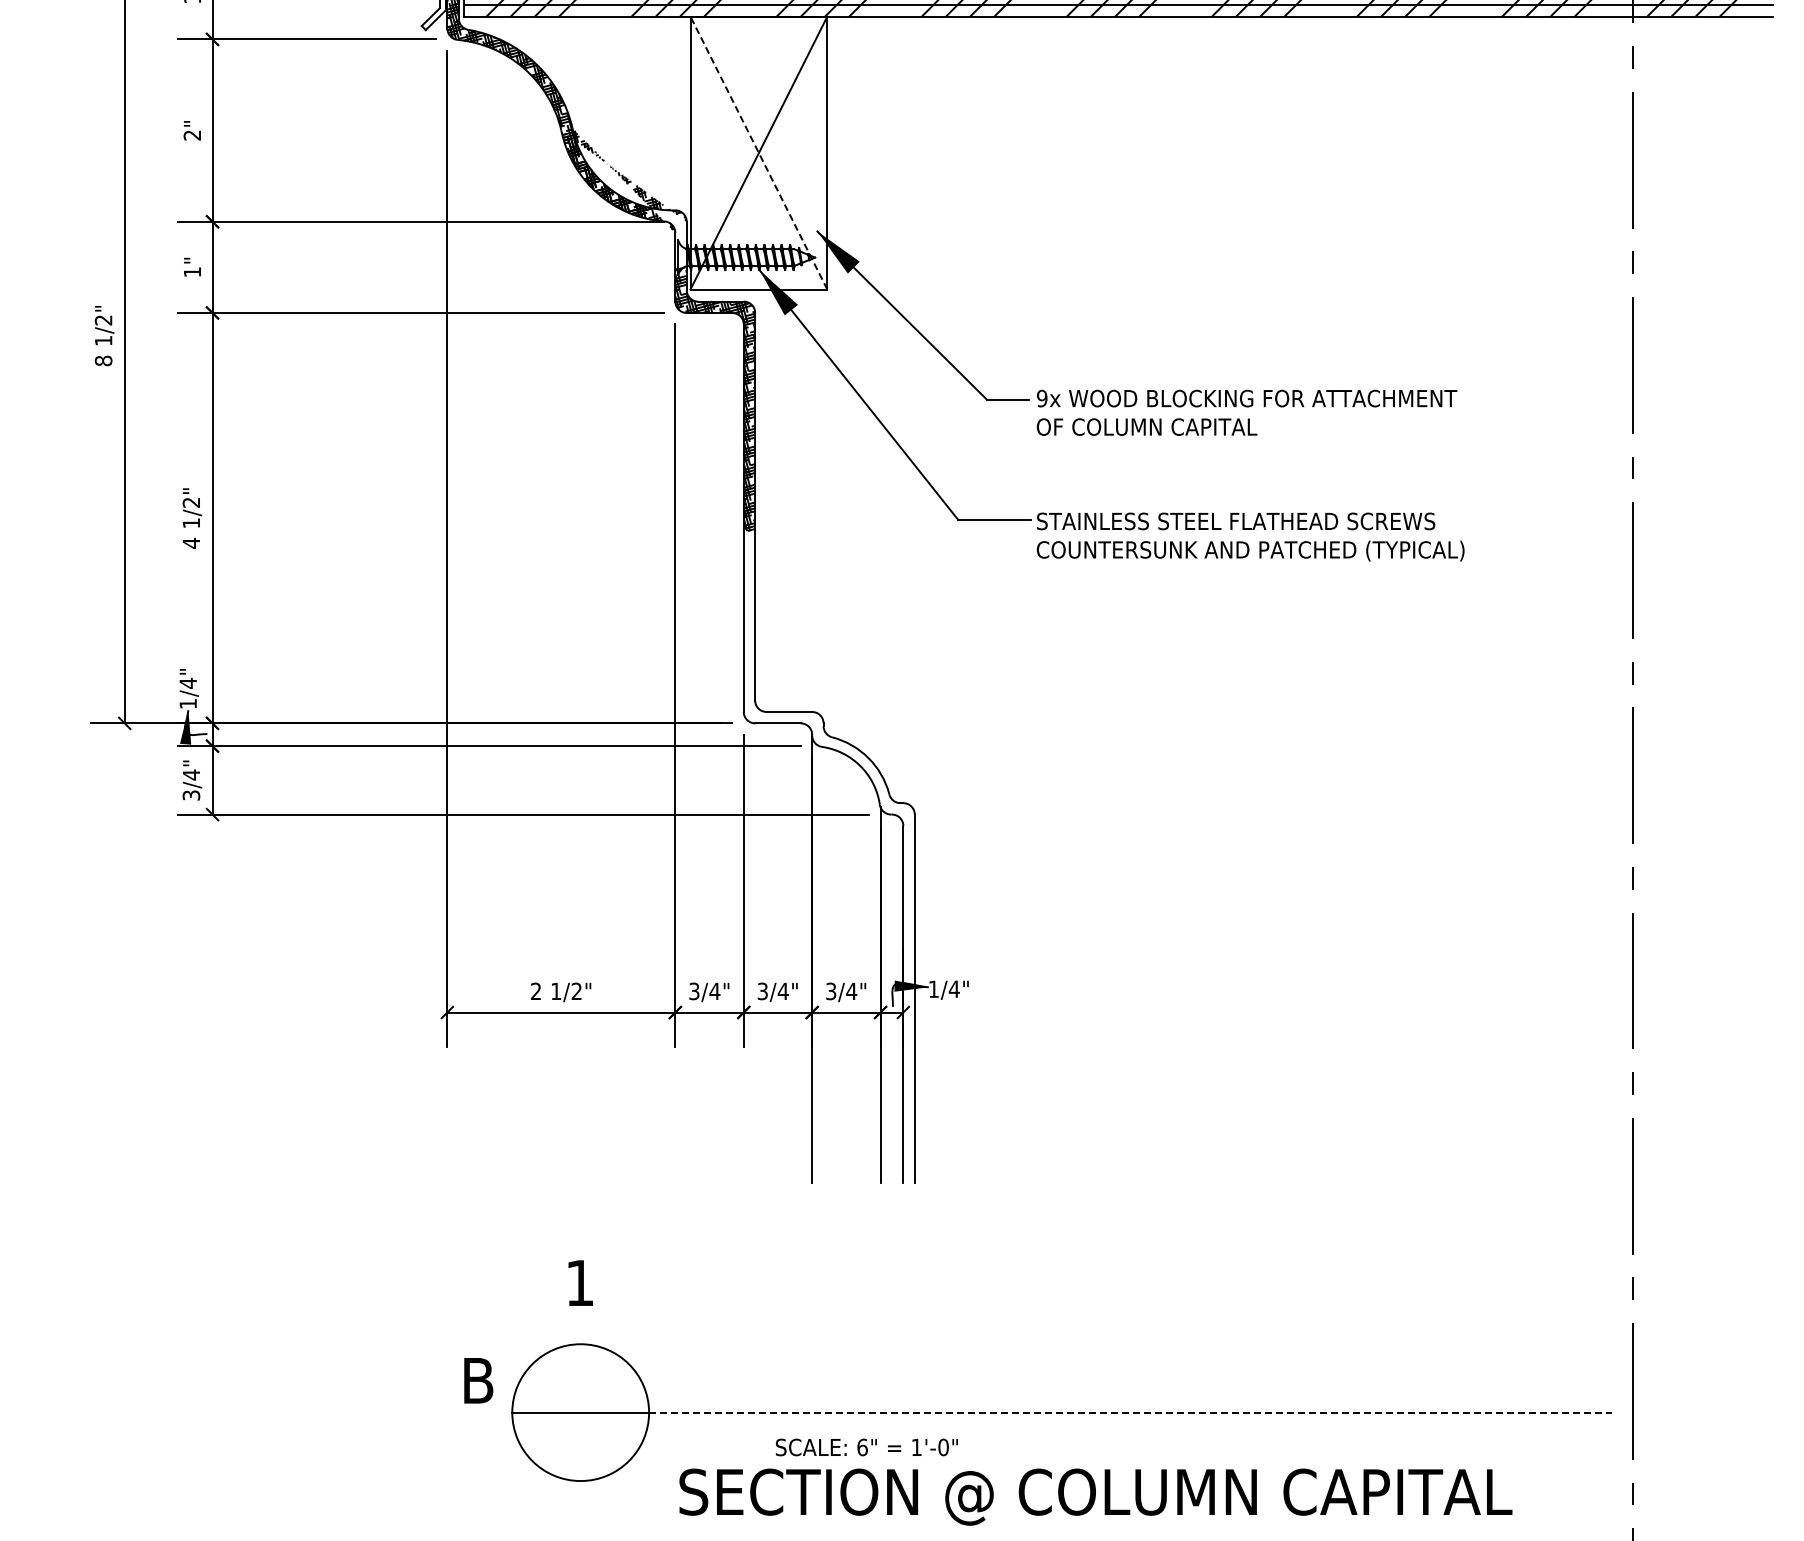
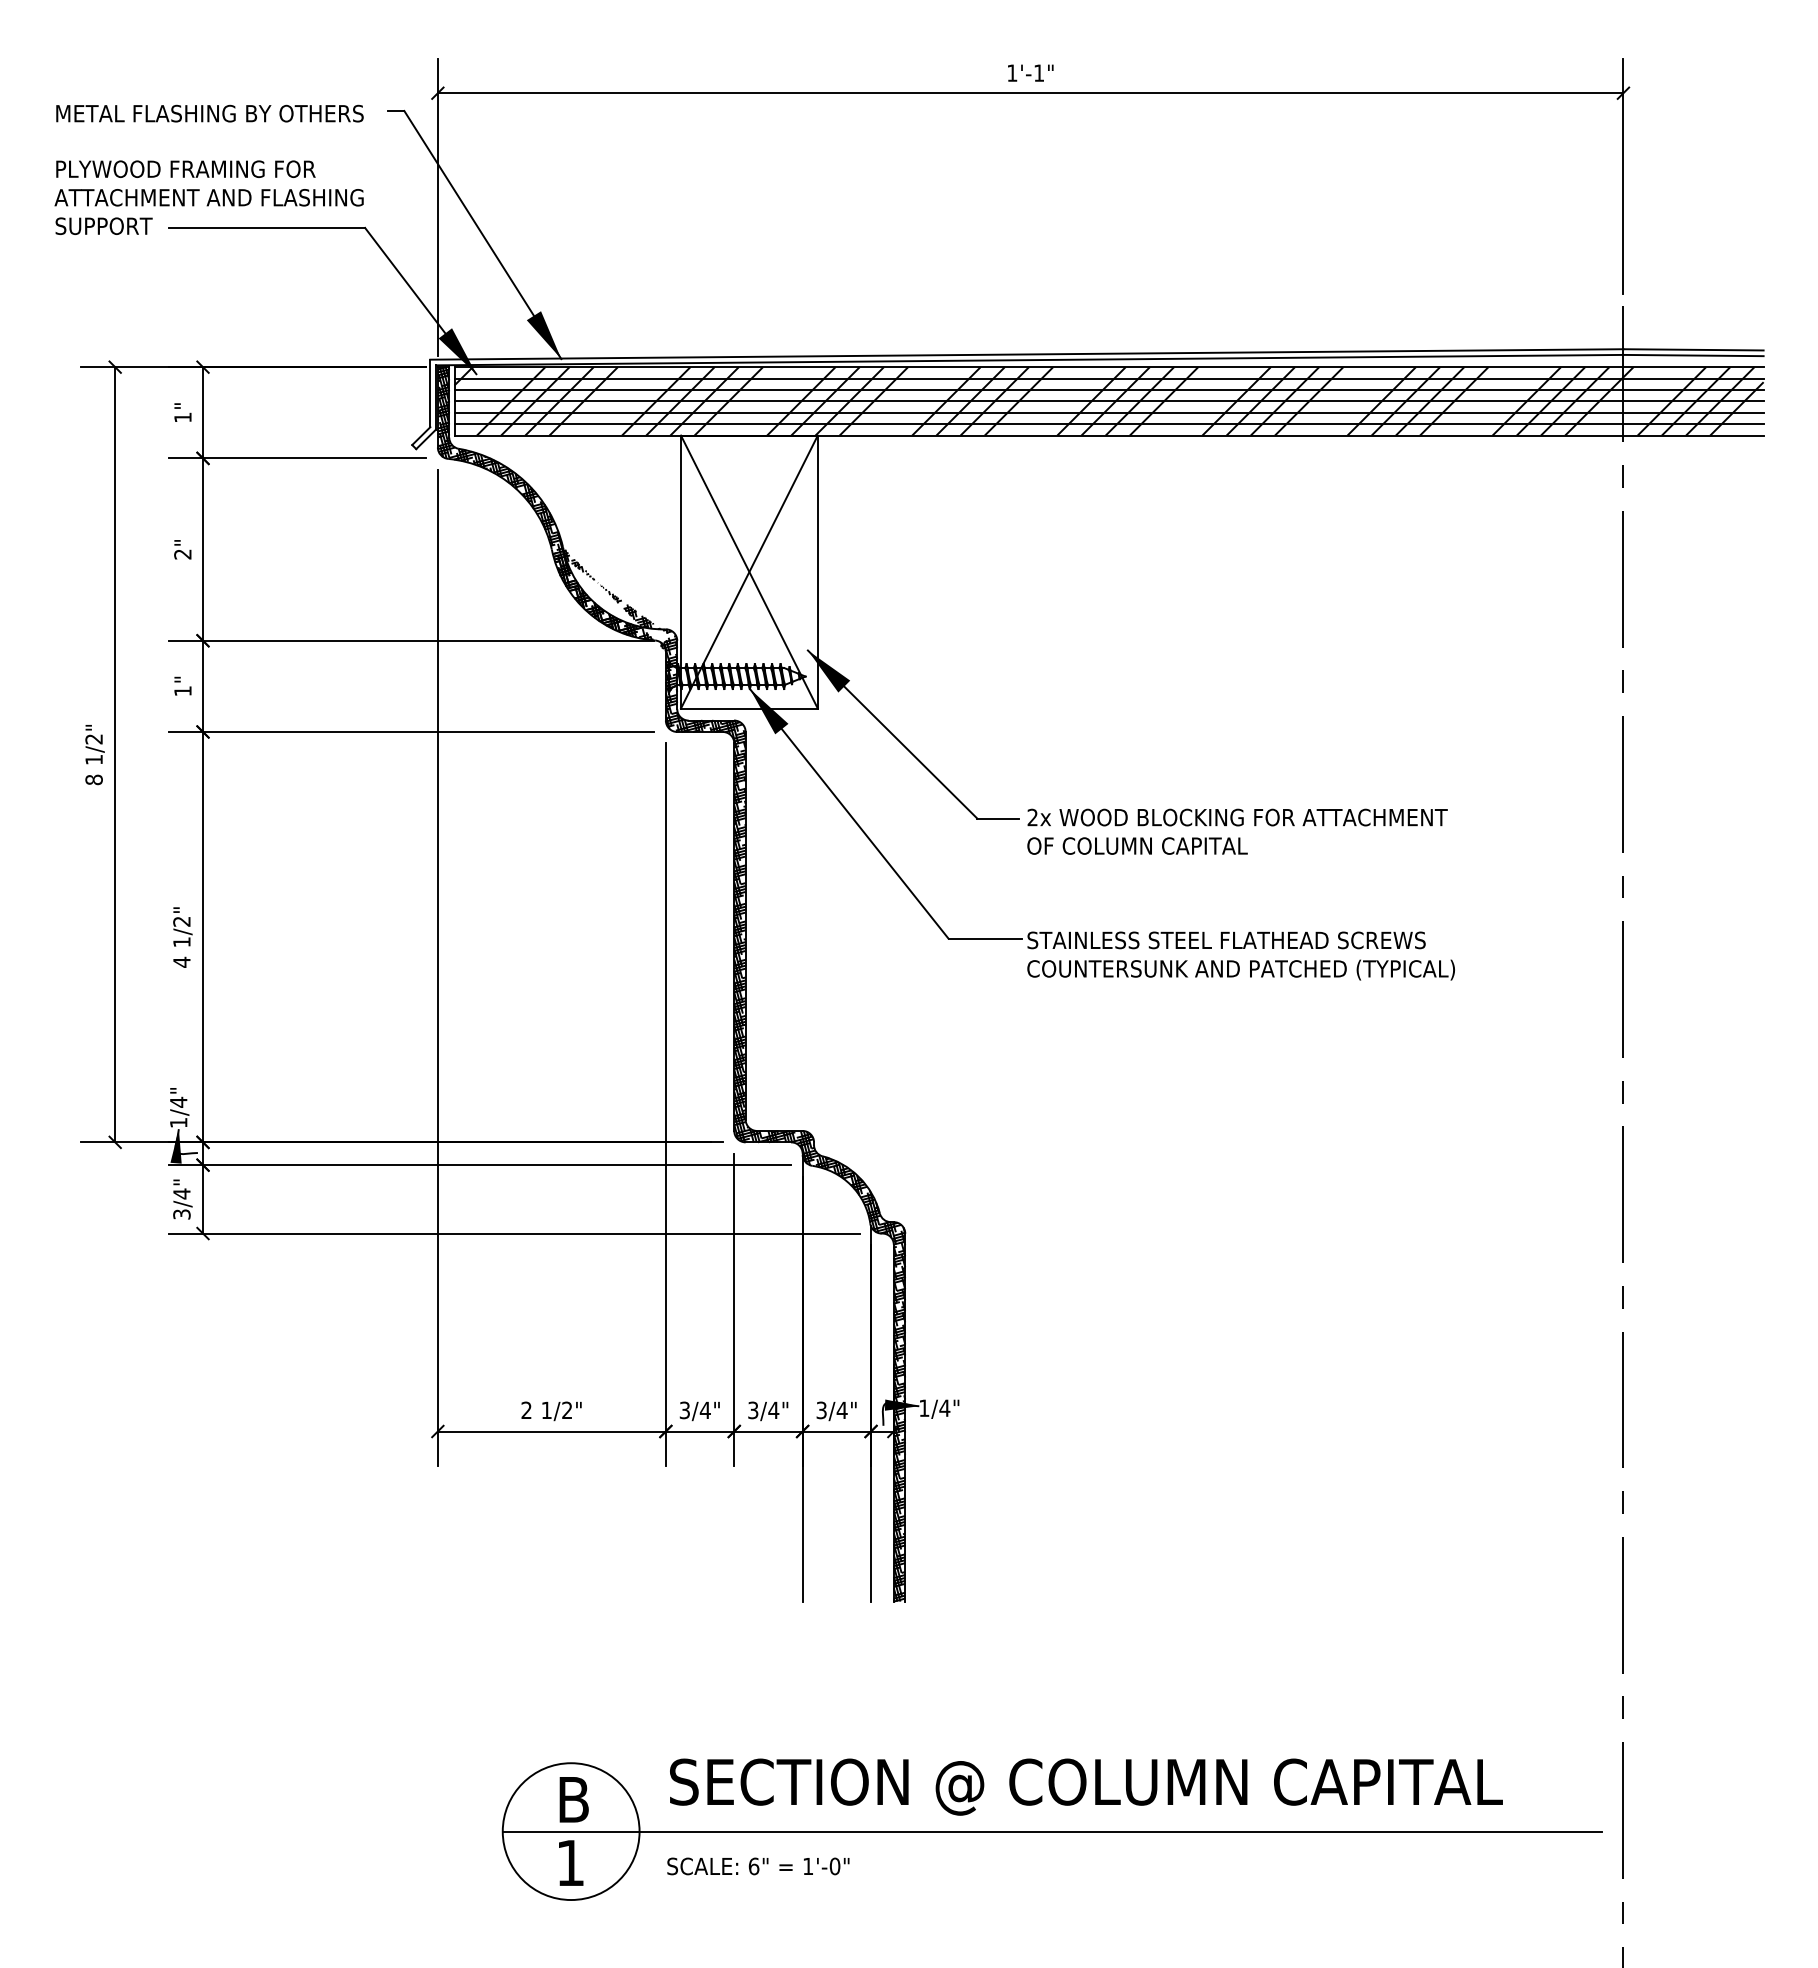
line: (759, 153) -> (749, 572), dashed -> solid
hatch: (680, 242) -> (670, 661), added
text: (1042, 398) -> (1032, 817), 9x -> 2x
hatch: (829, 856) -> (819, 1275), added
text: (581, 1282) -> (571, 1862), moved
text: (478, 1380) -> (573, 1799), moved
line: (1131, 1412) -> (1121, 1831), dashed -> solid
text: (867, 1447) -> (758, 1866), moved
text: (1096, 1496) -> (1086, 1786), moved

